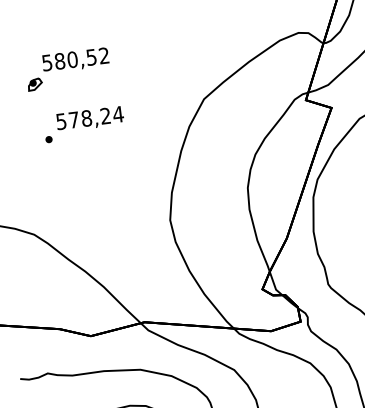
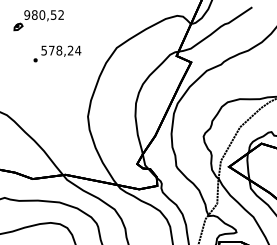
text: (47, 61) -> (27, 14), 580,52 -> 980,52
text: (84, 123) -> (57, 53), moved

